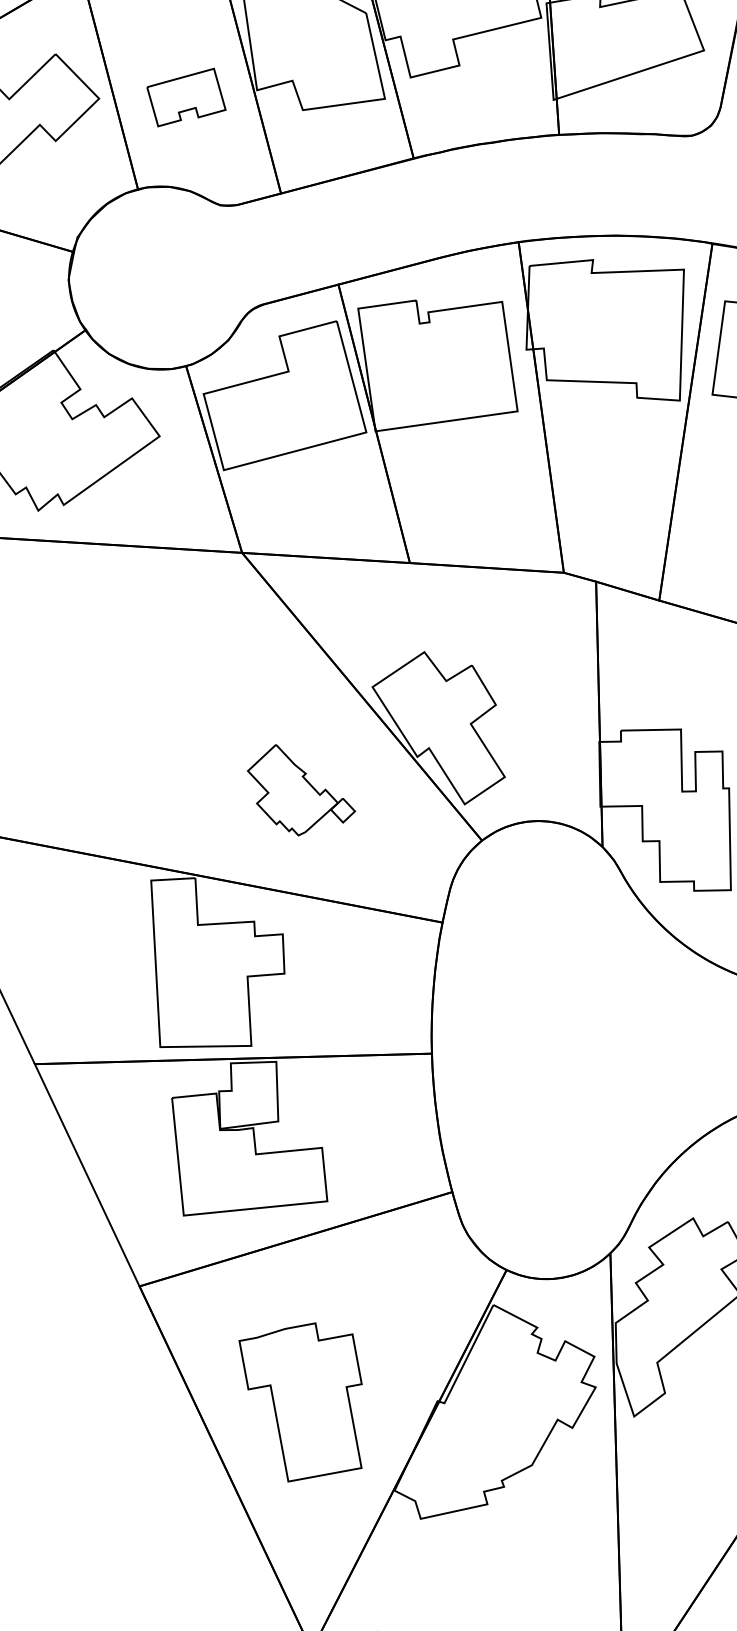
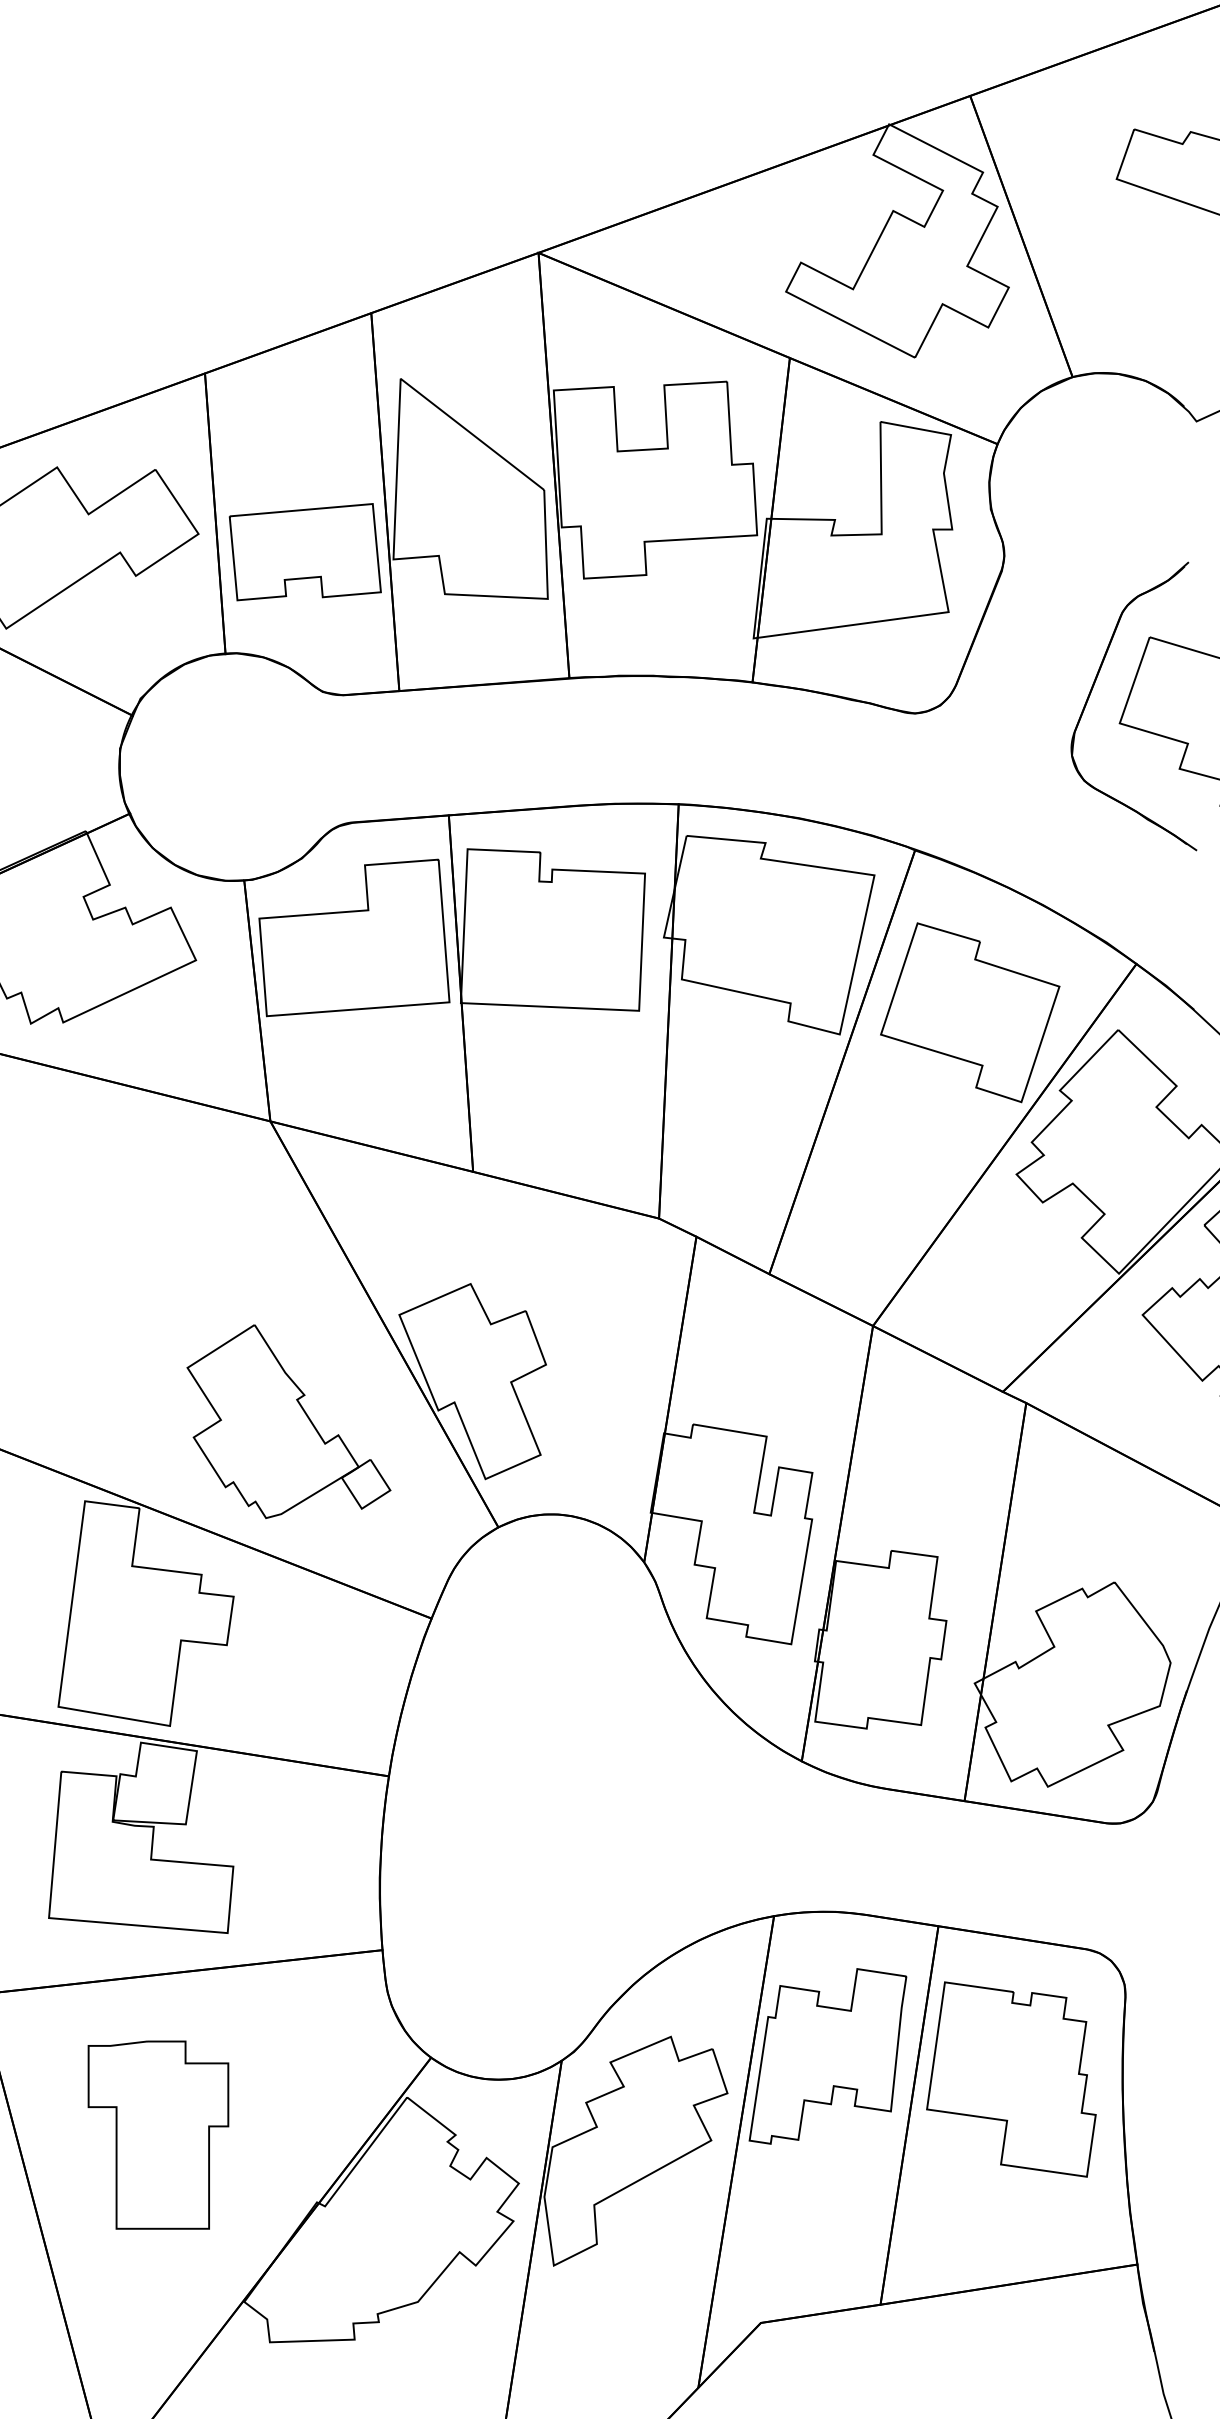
part: (185, 97) -> (304, 552), size x1.67
part: (300, 787) -> (288, 1421), size x1.67
part: (307, 1400) -> (158, 2134), moved

